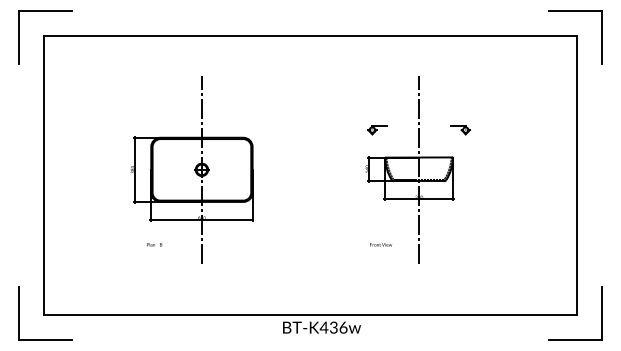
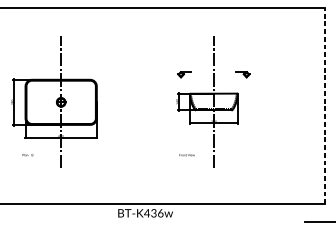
line: (576, 175) -> (324, 106), solid -> dashed

